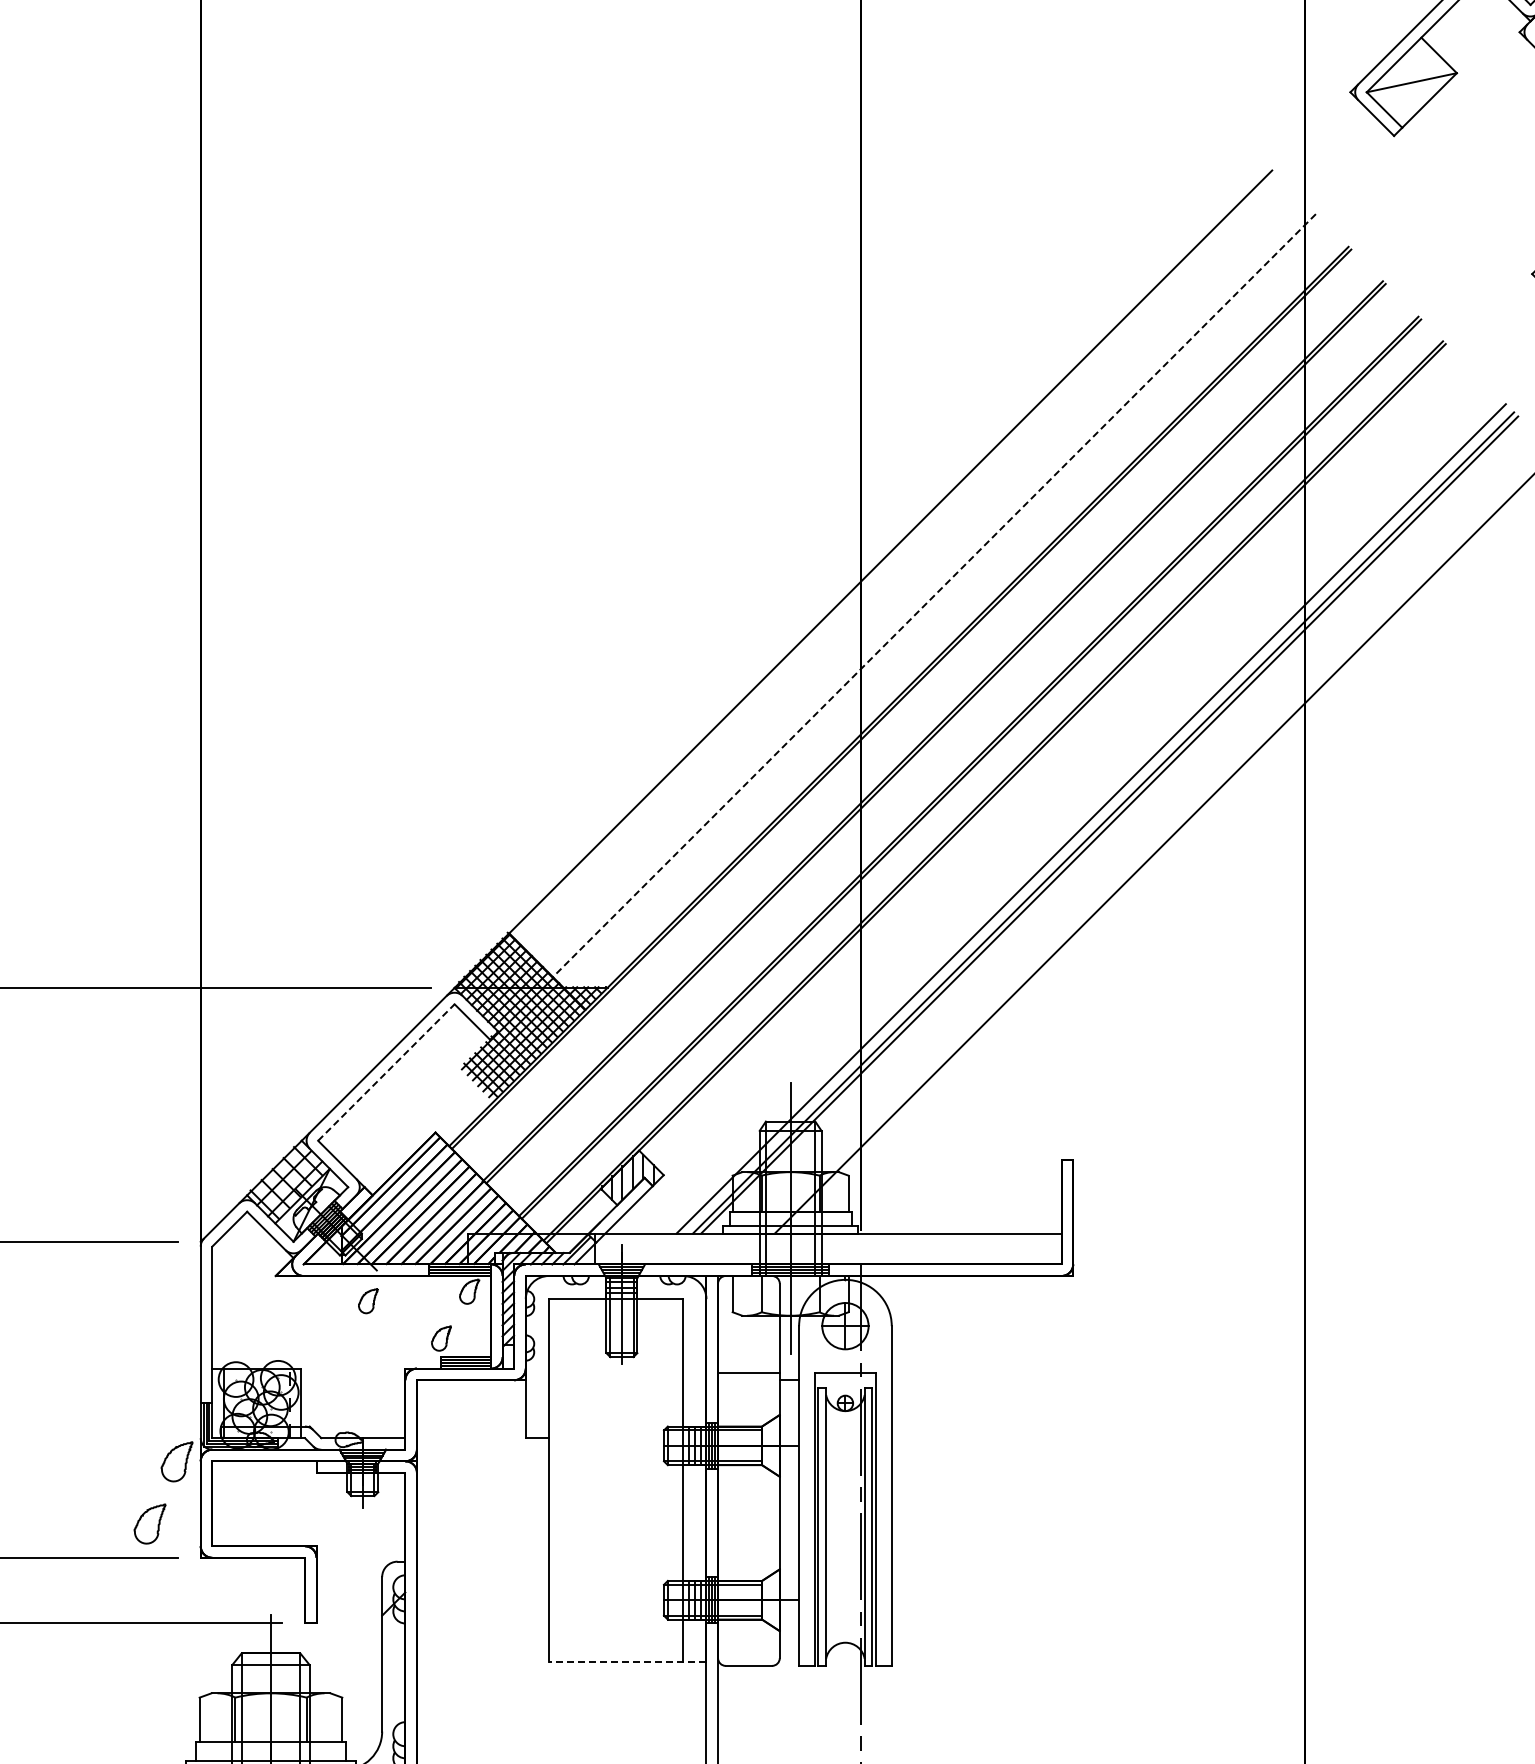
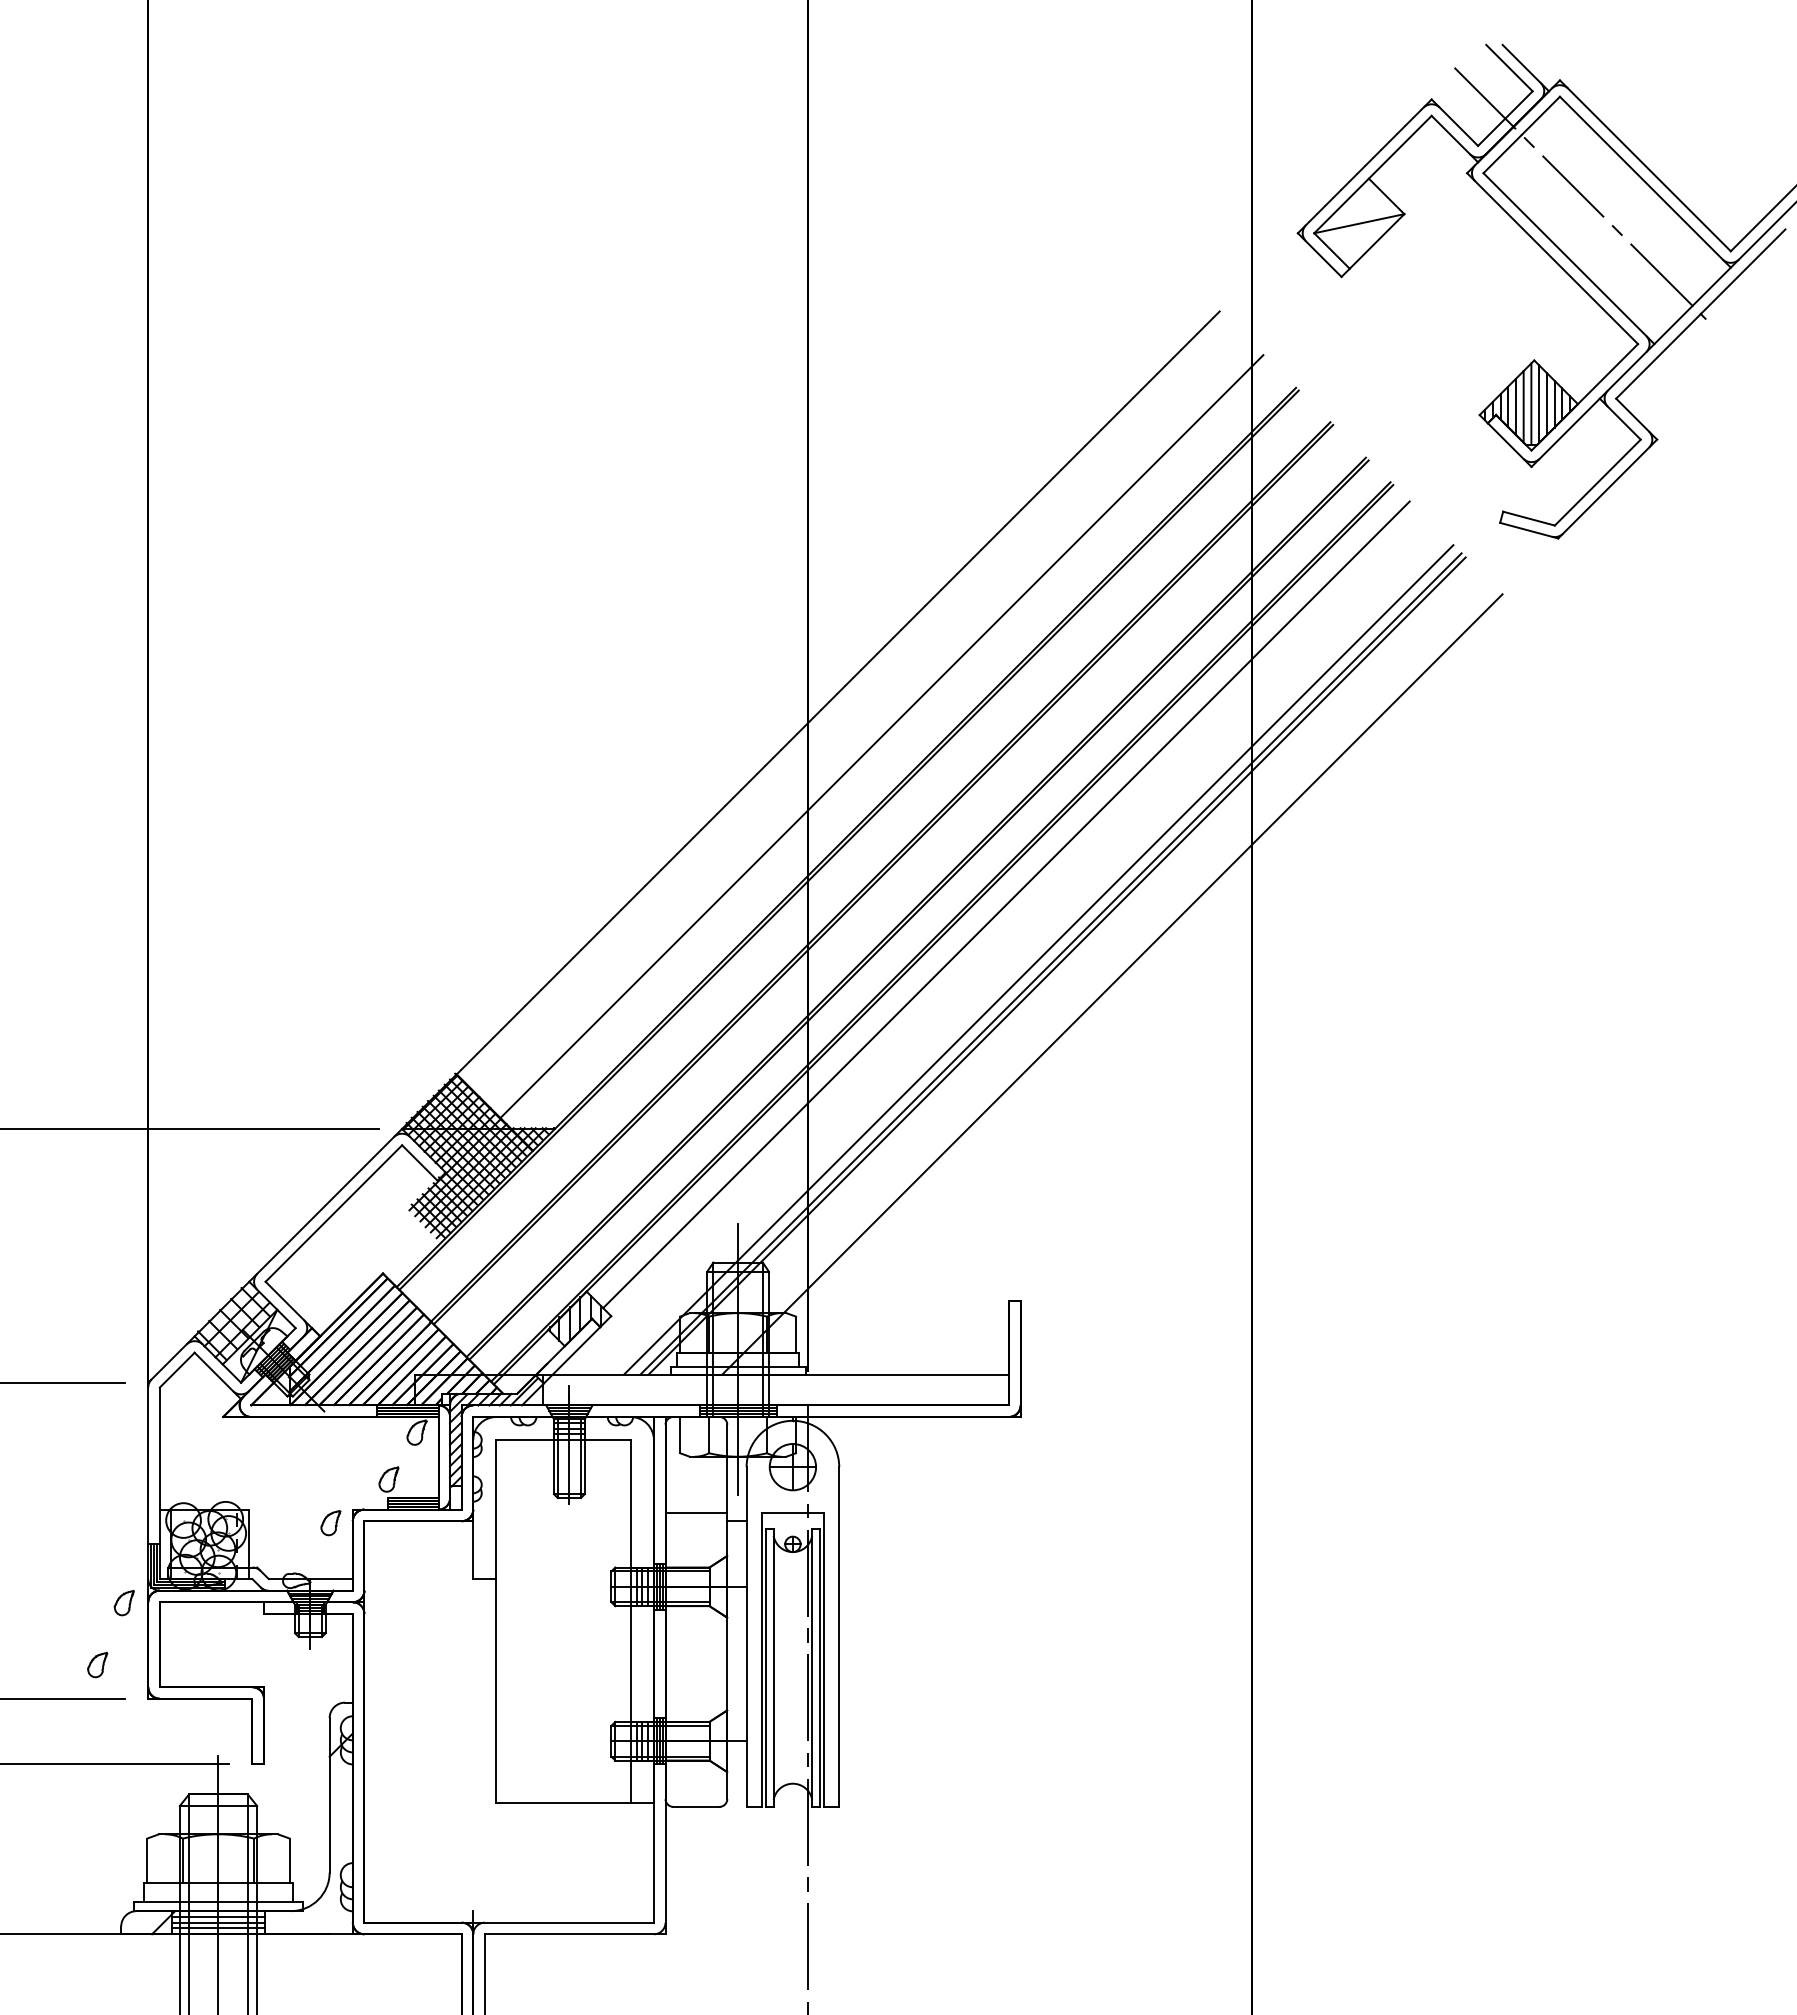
line: (934, 595) -> (881, 736), dashed -> solid
line: (1059, 763) -> (1006, 904), added
line: (386, 1072) -> (333, 1213), dashed -> solid
part: (368, 1301) -> (330, 1523), moved
part: (176, 1462) -> (123, 1603), size x0.62
part: (150, 1523) -> (97, 1664), size x0.62
line: (628, 1662) -> (575, 1803), dashed -> solid

